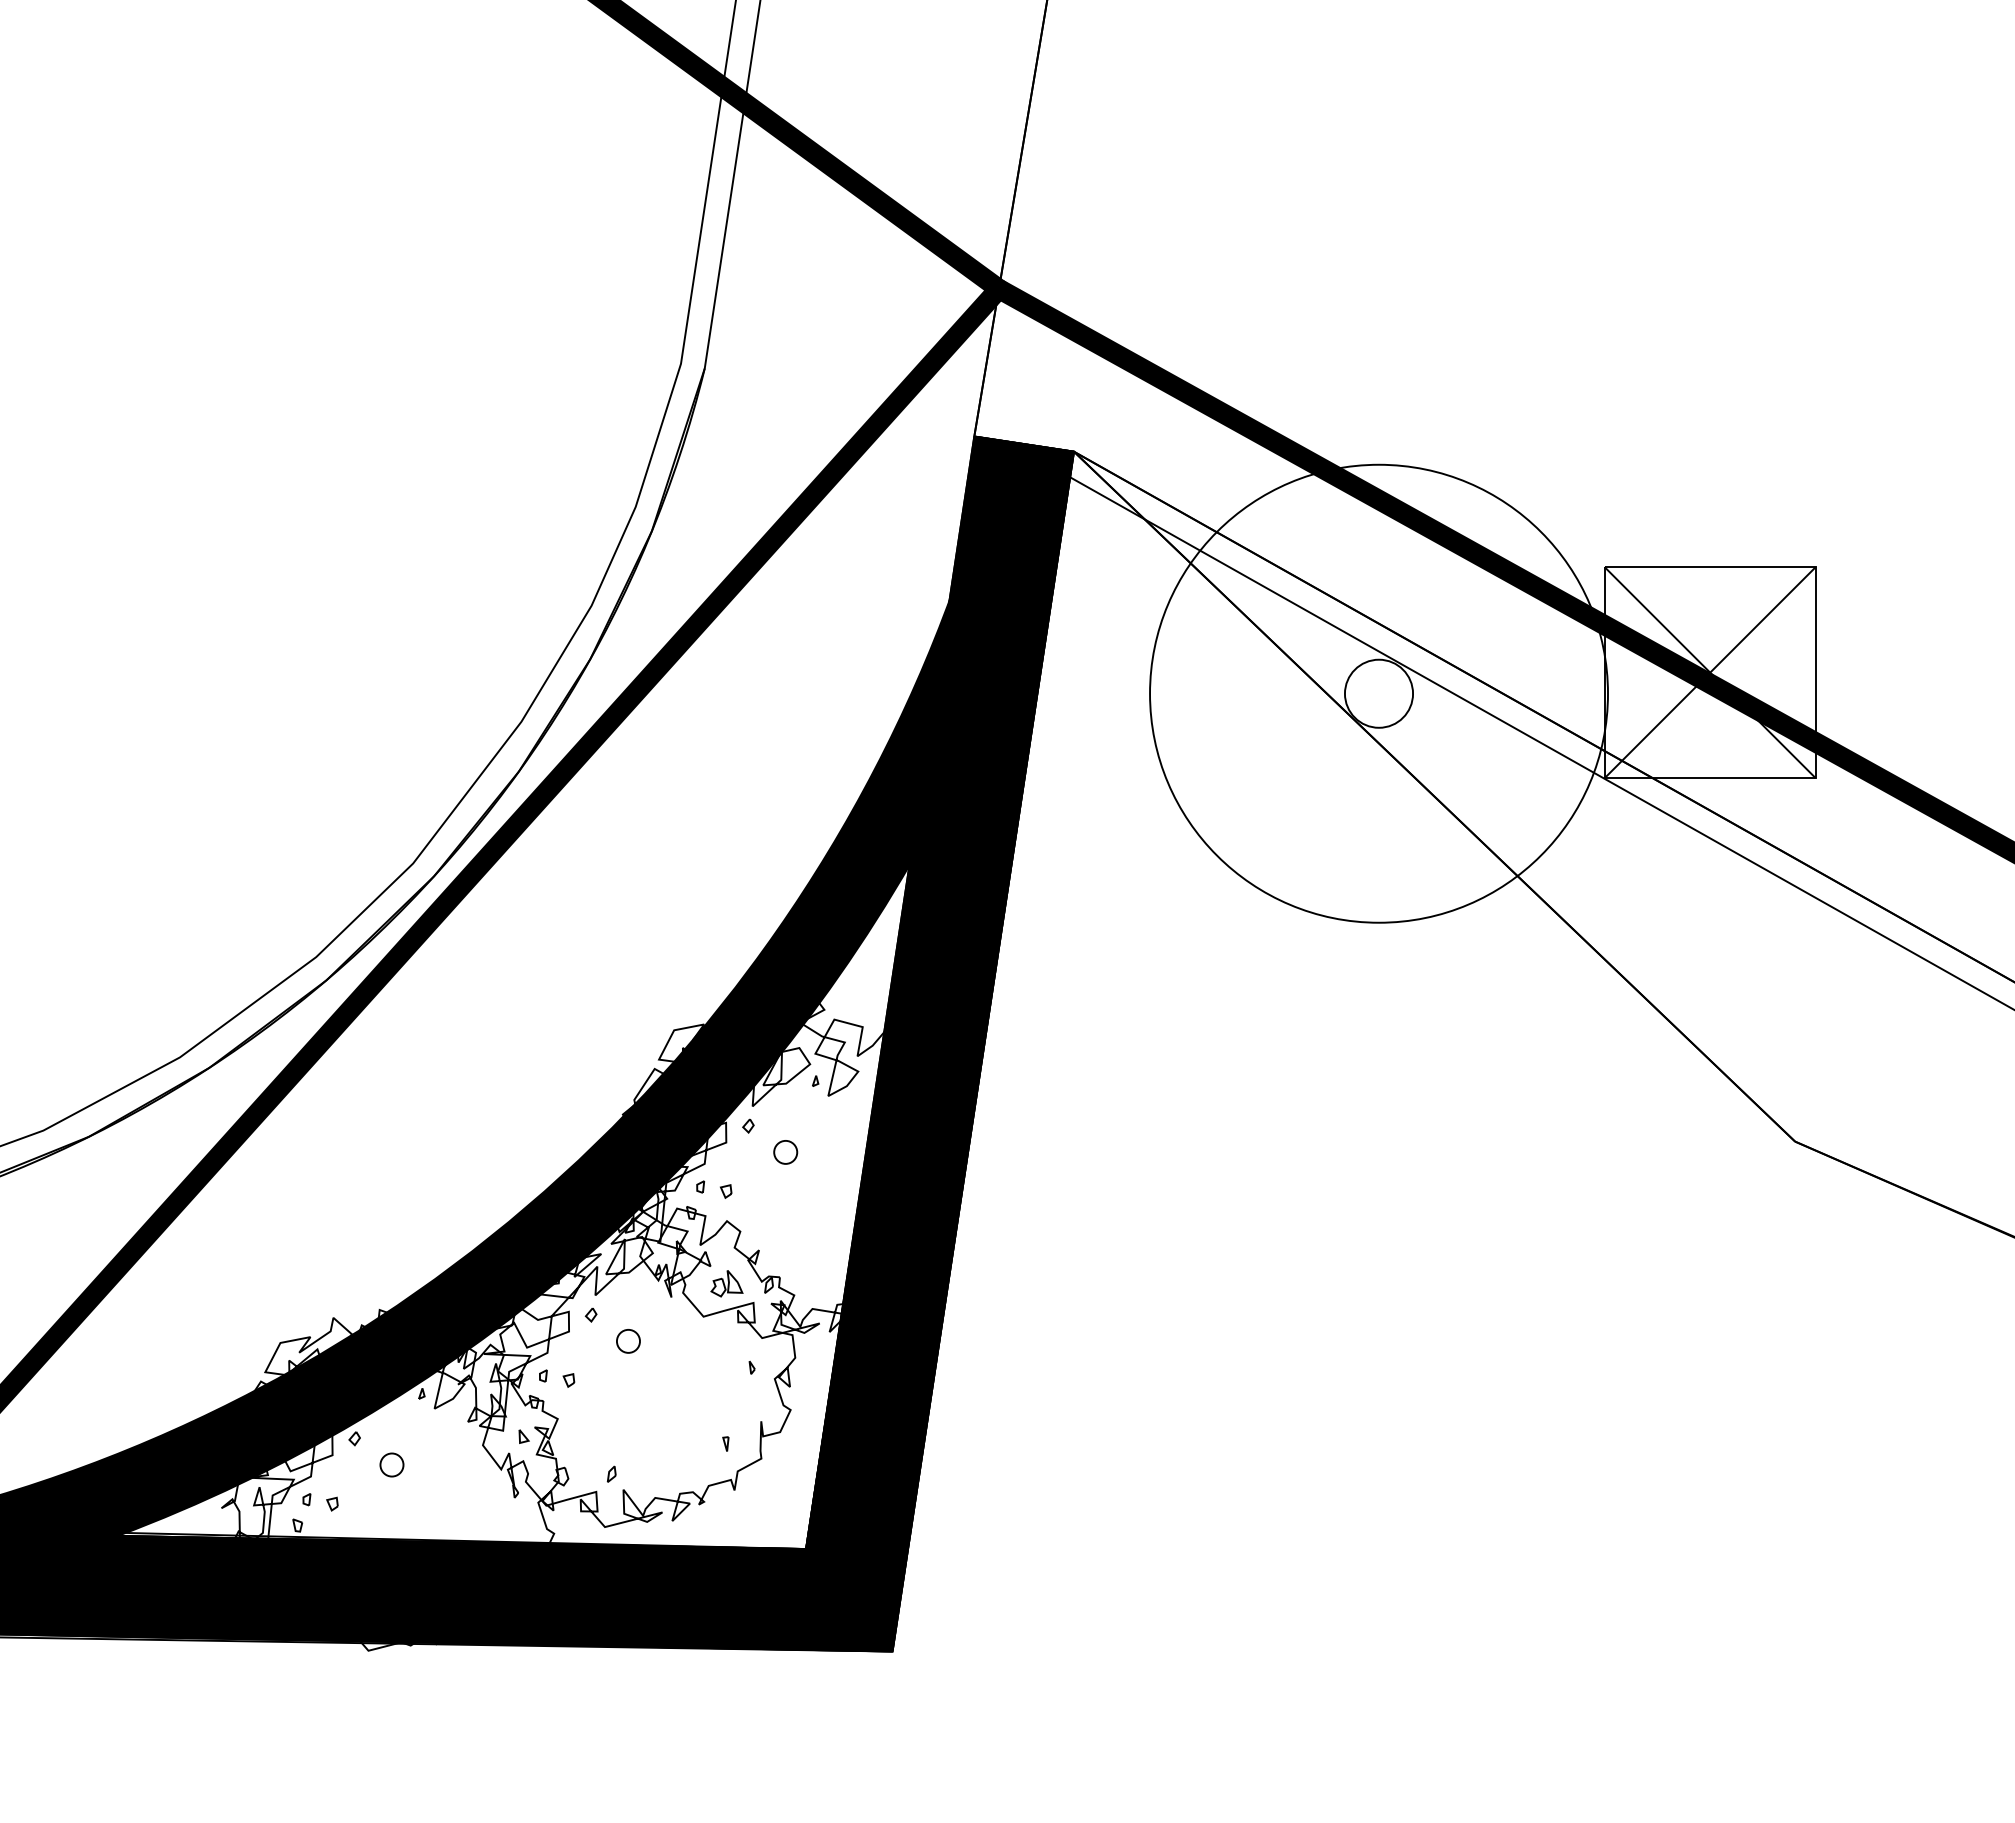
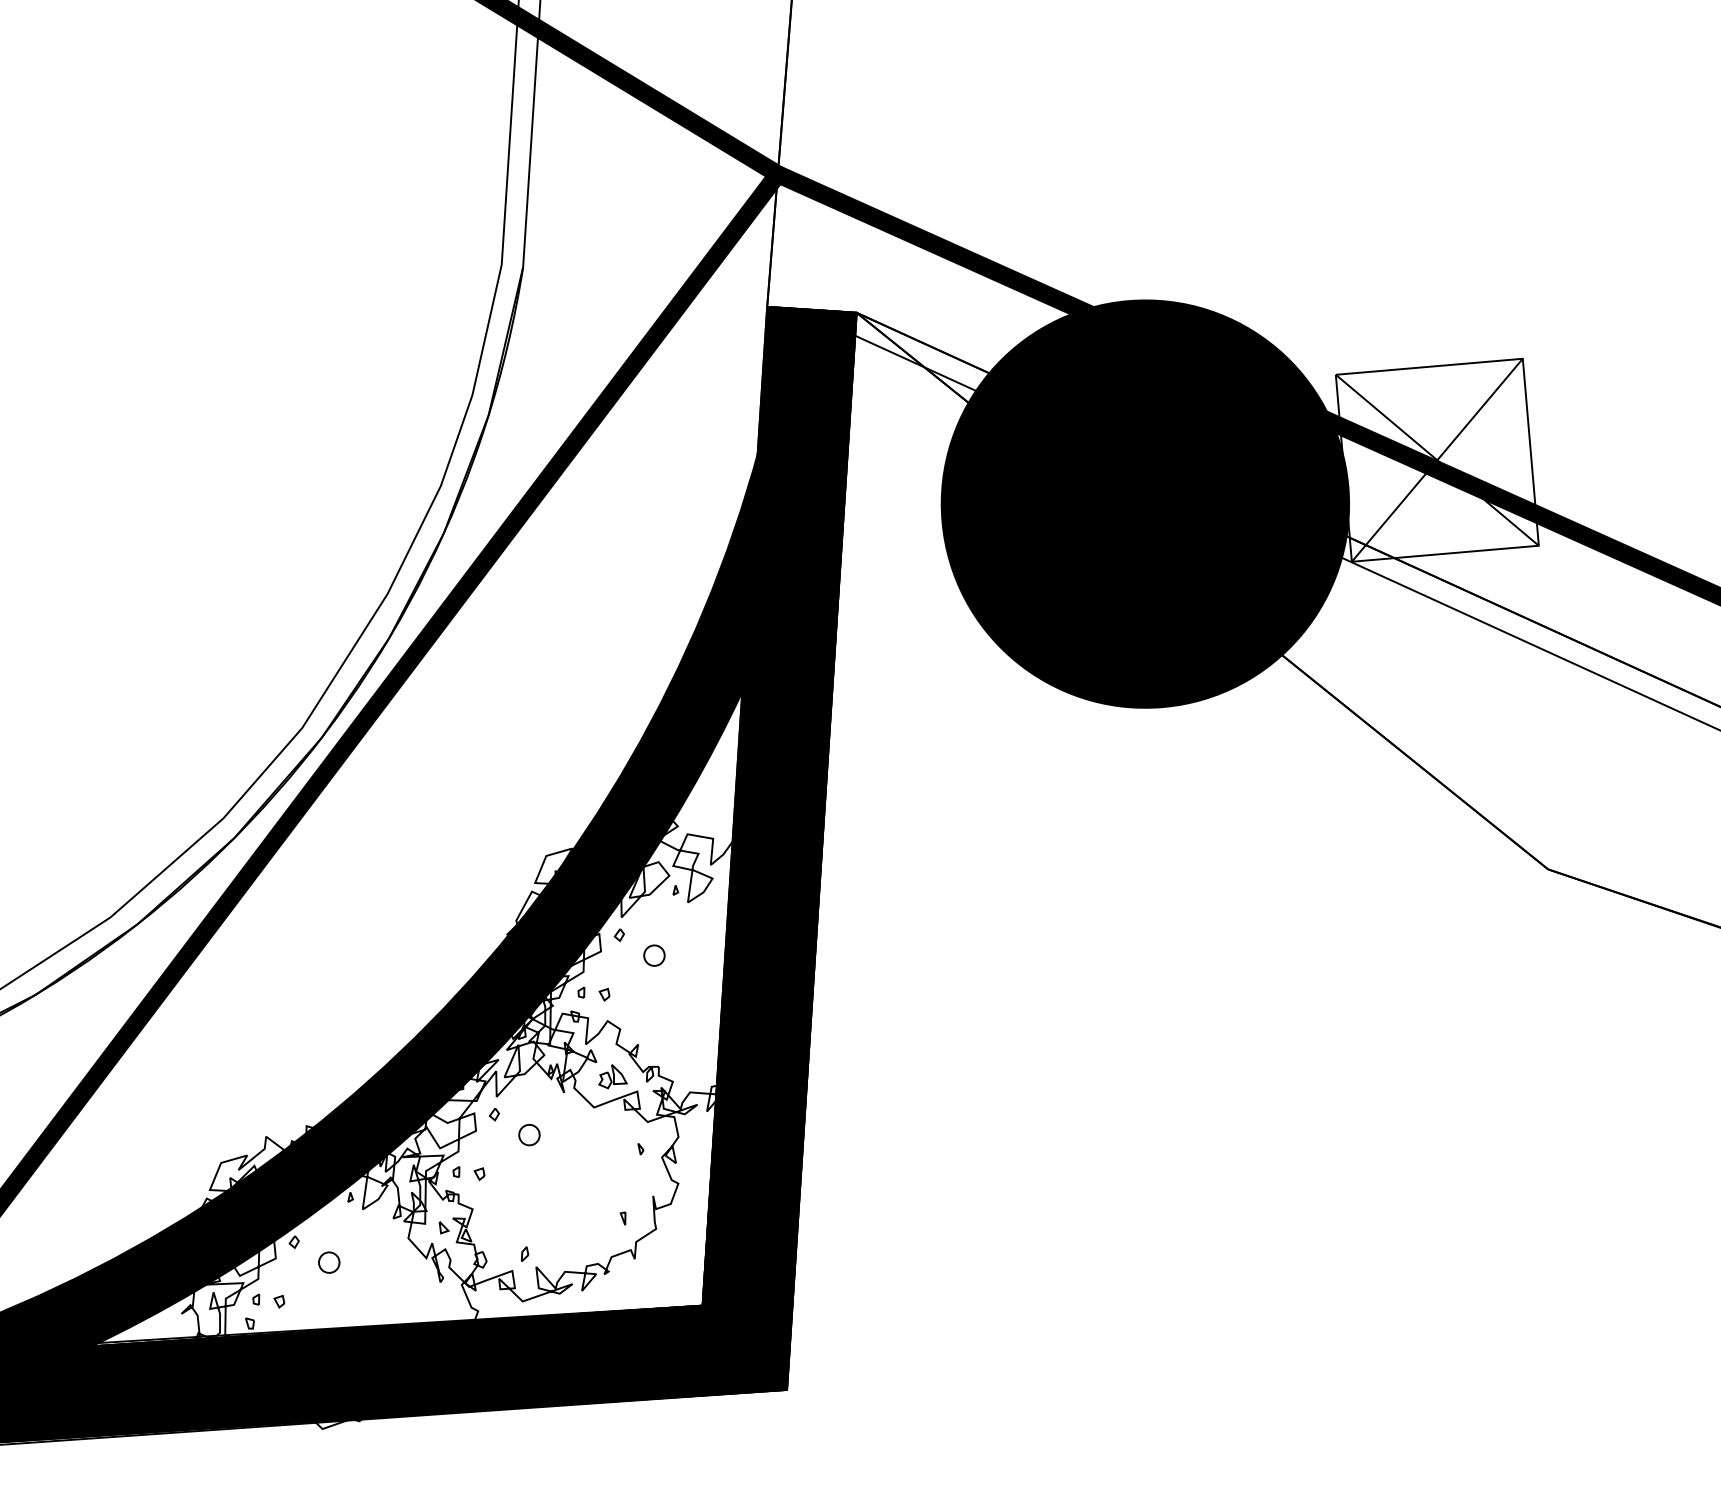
fill: (1378, 693) -> (1144, 503), added
fill: (1378, 693) -> (1144, 503), added

